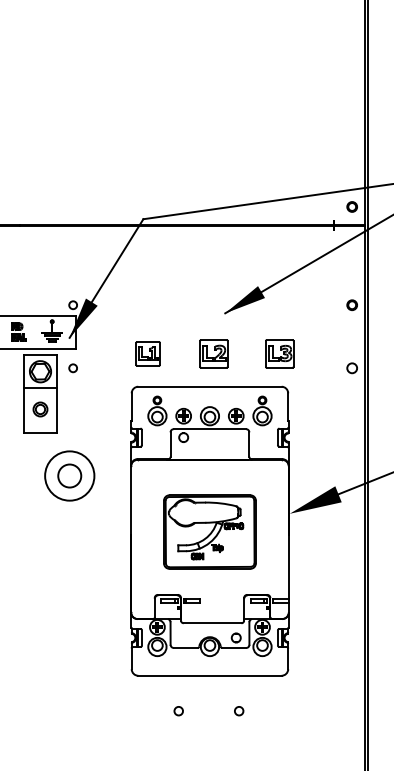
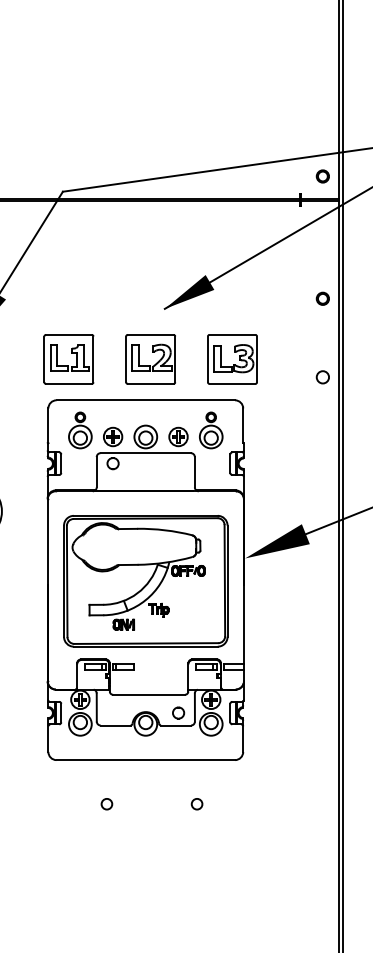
part: (147, 353) -> (68, 358), size x1.67
part: (213, 353) -> (150, 358), size x1.43
part: (279, 353) -> (232, 358), size x1.43
part: (209, 531) -> (145, 580), size x1.43
circle: (239, 711) -> (197, 804), moved

